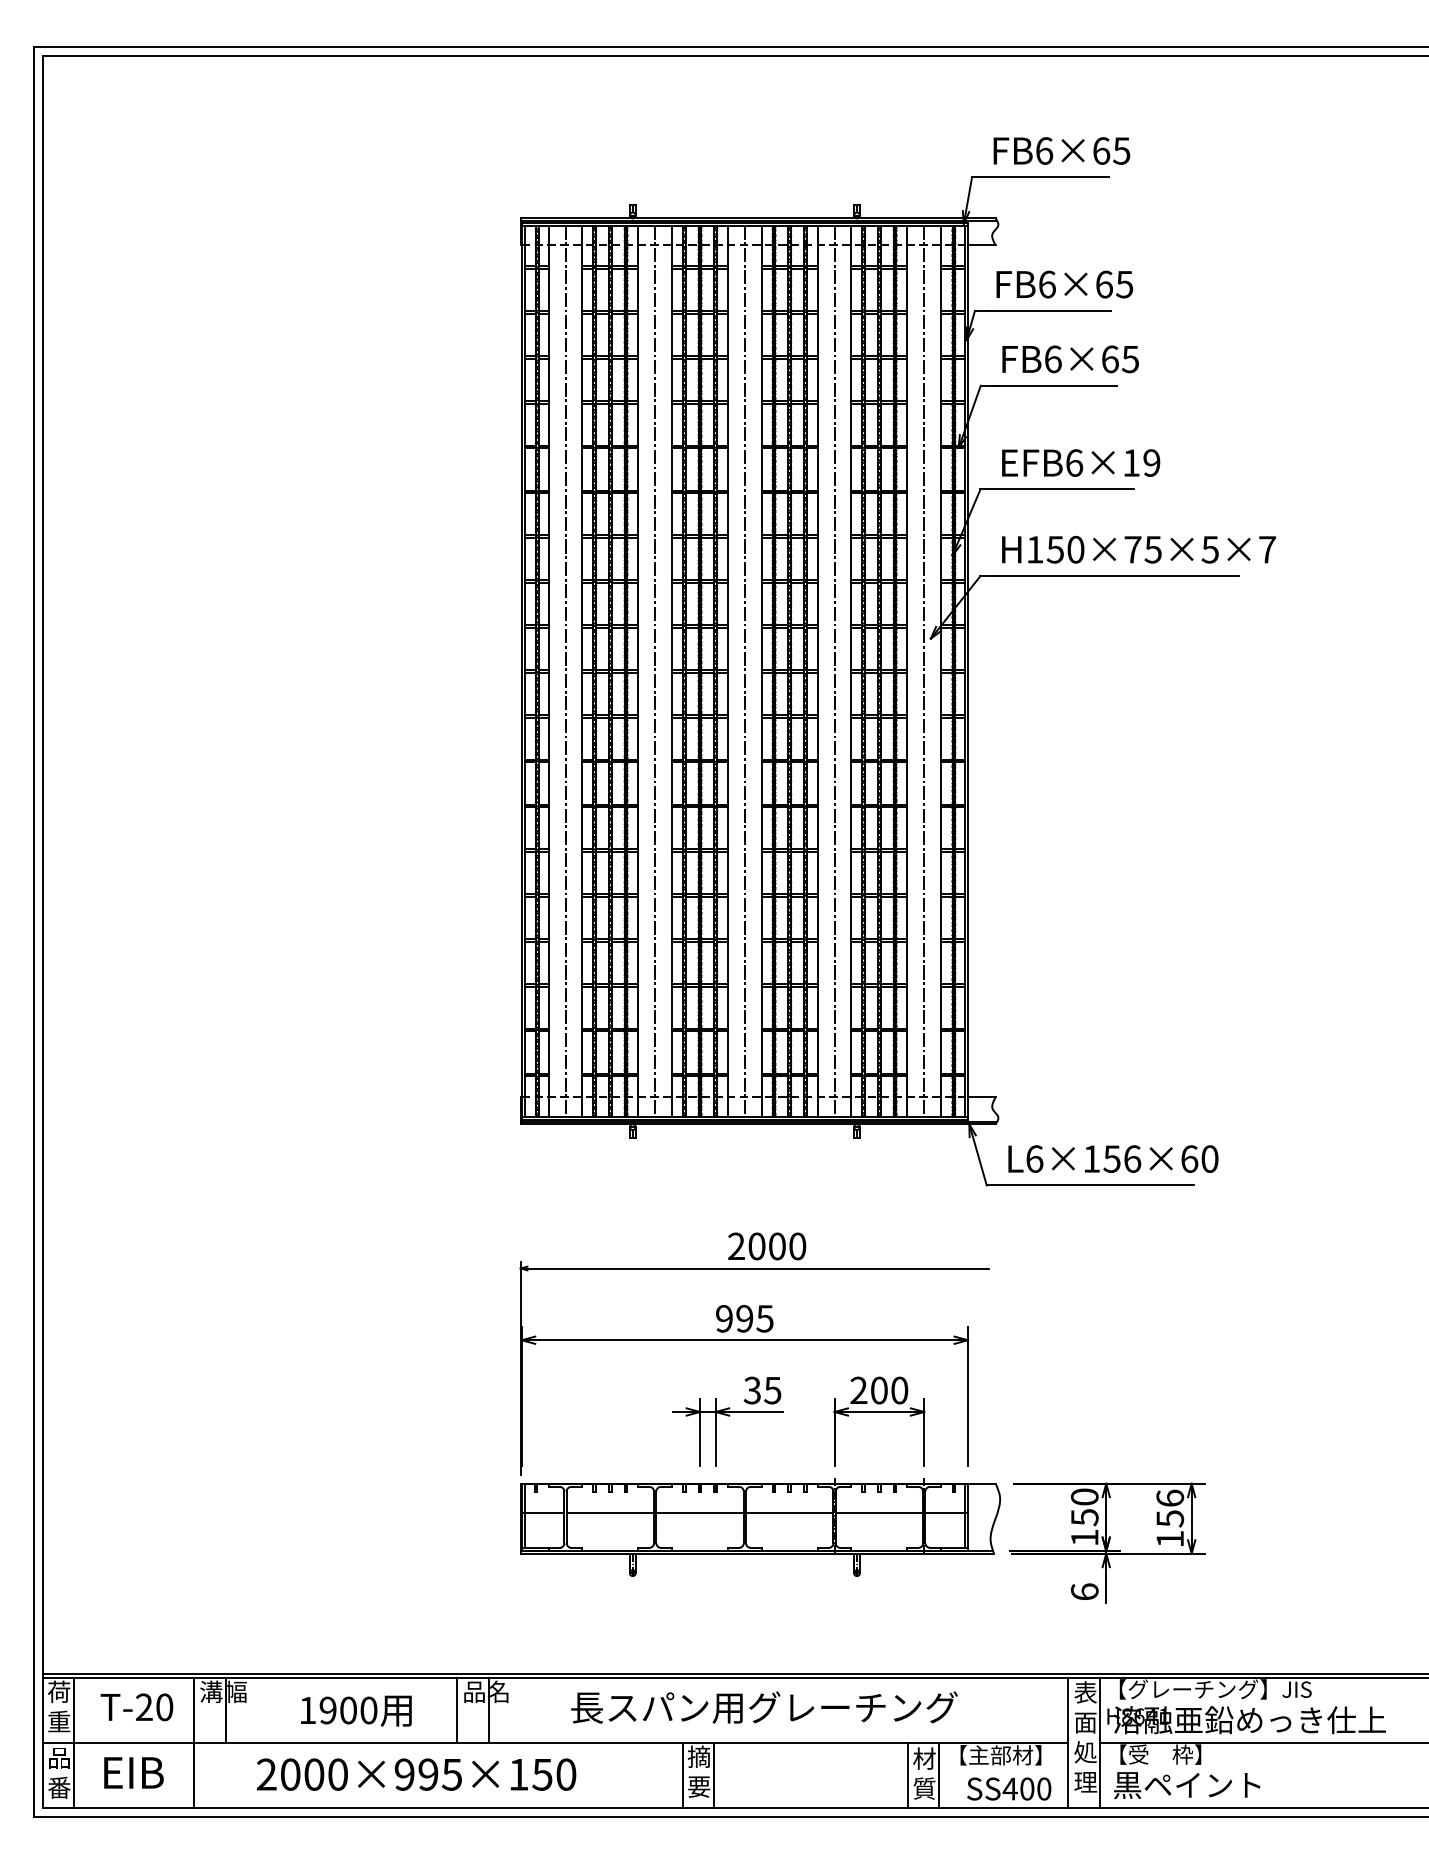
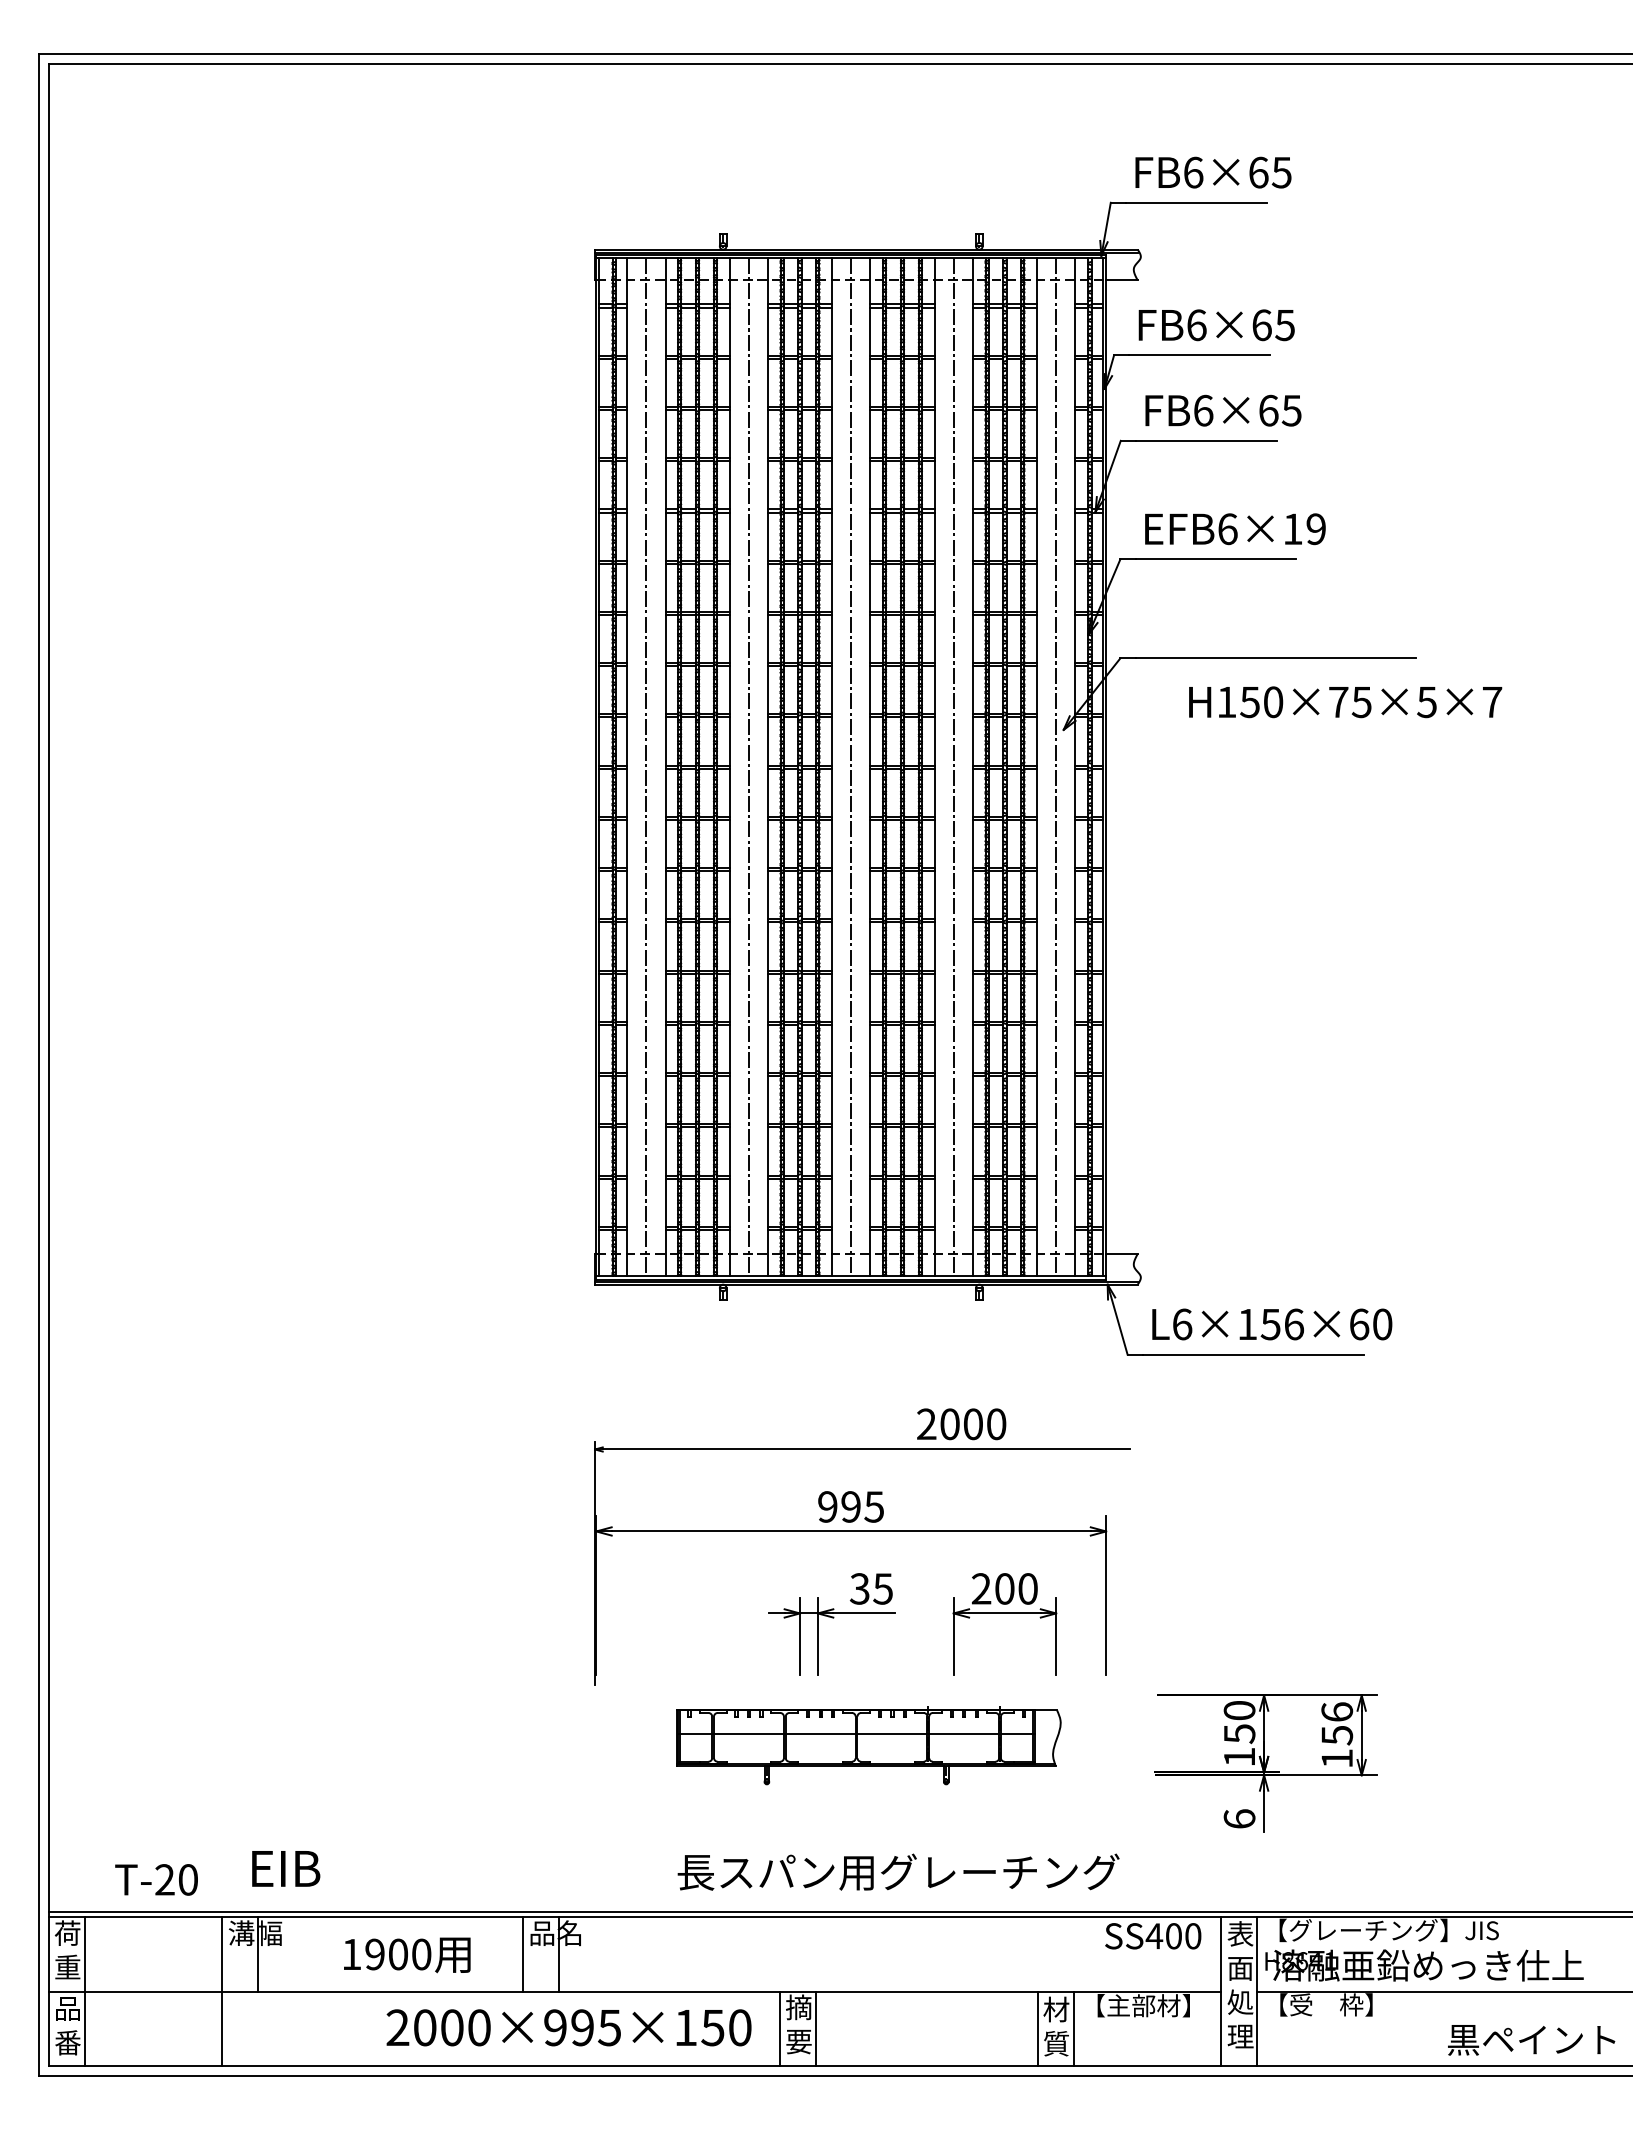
text: (1138, 549) -> (1345, 702), moved
text: (767, 1246) -> (961, 1424), moved
part: (760, 1527) -> (868, 1745), size x0.7
text: (136, 1706) -> (156, 1879), moved
text: (764, 1706) -> (898, 1871), moved
text: (134, 1772) -> (286, 1868), moved
text: (416, 1774) -> (568, 2027), moved
text: (1187, 1785) -> (1531, 2040), moved
text: (1009, 1789) -> (1153, 1936), moved

